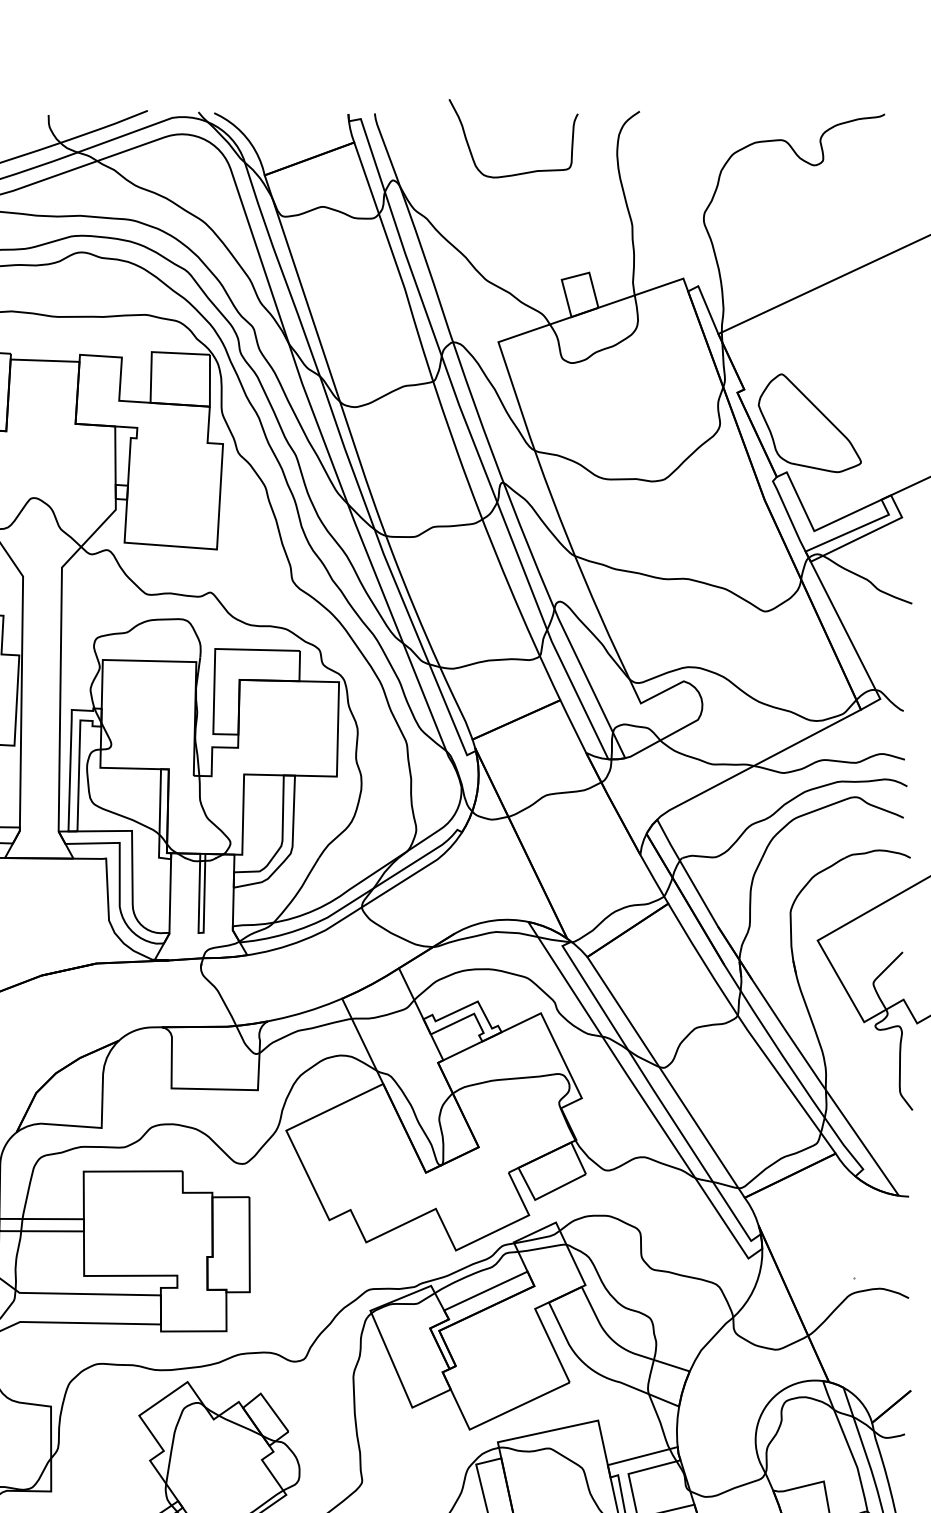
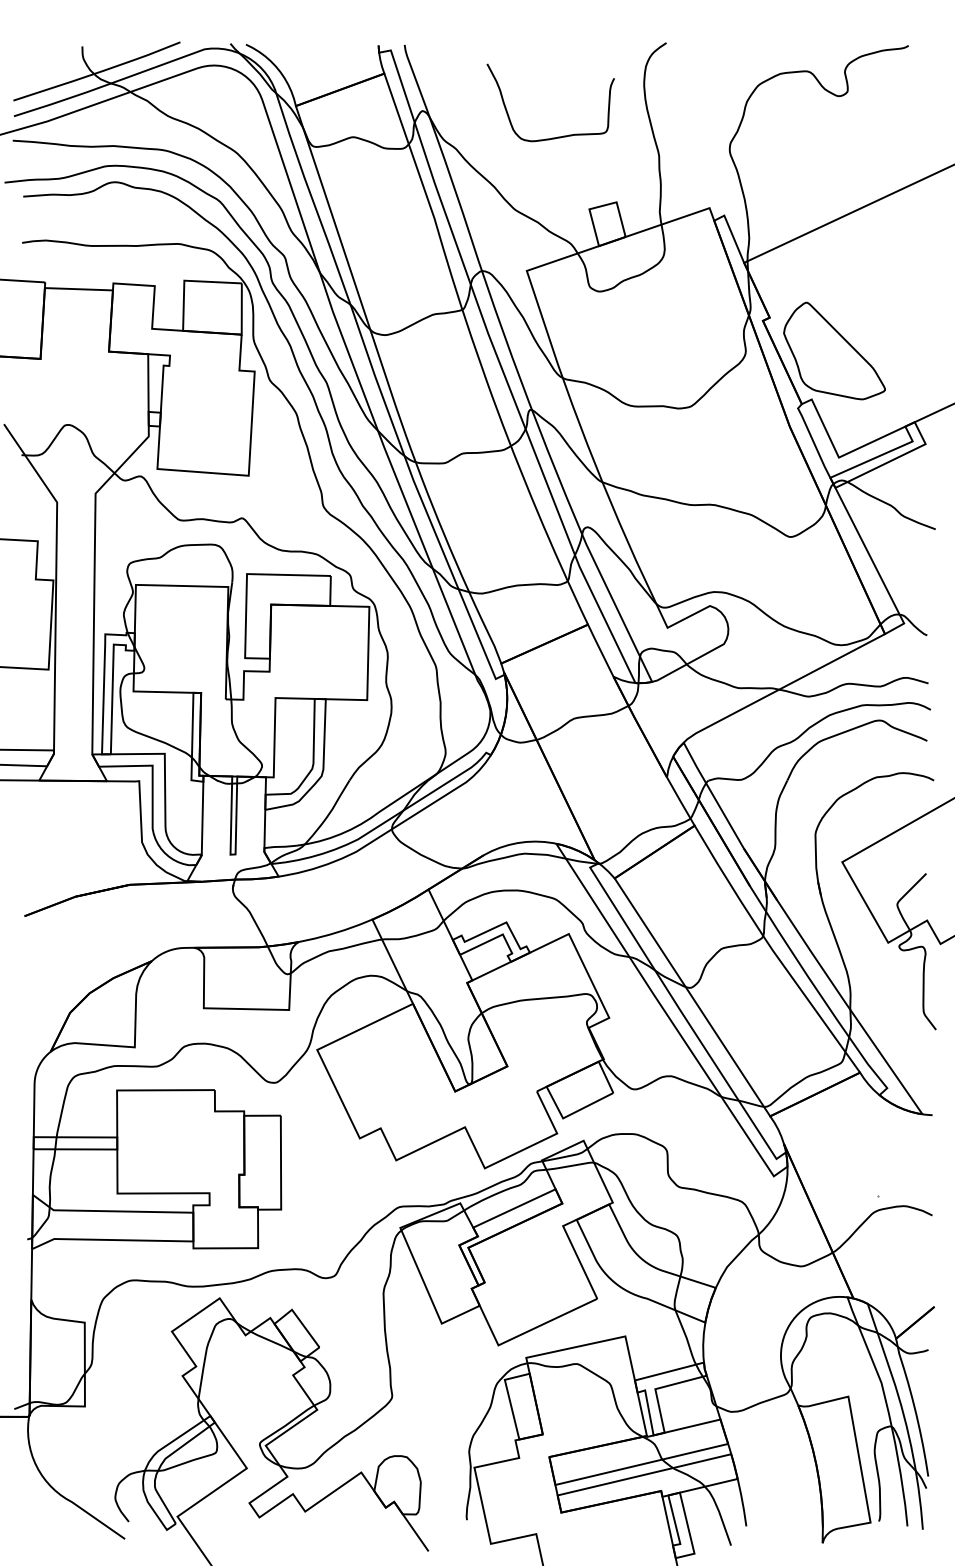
curve: (520, 172) -> (557, 136), moved

